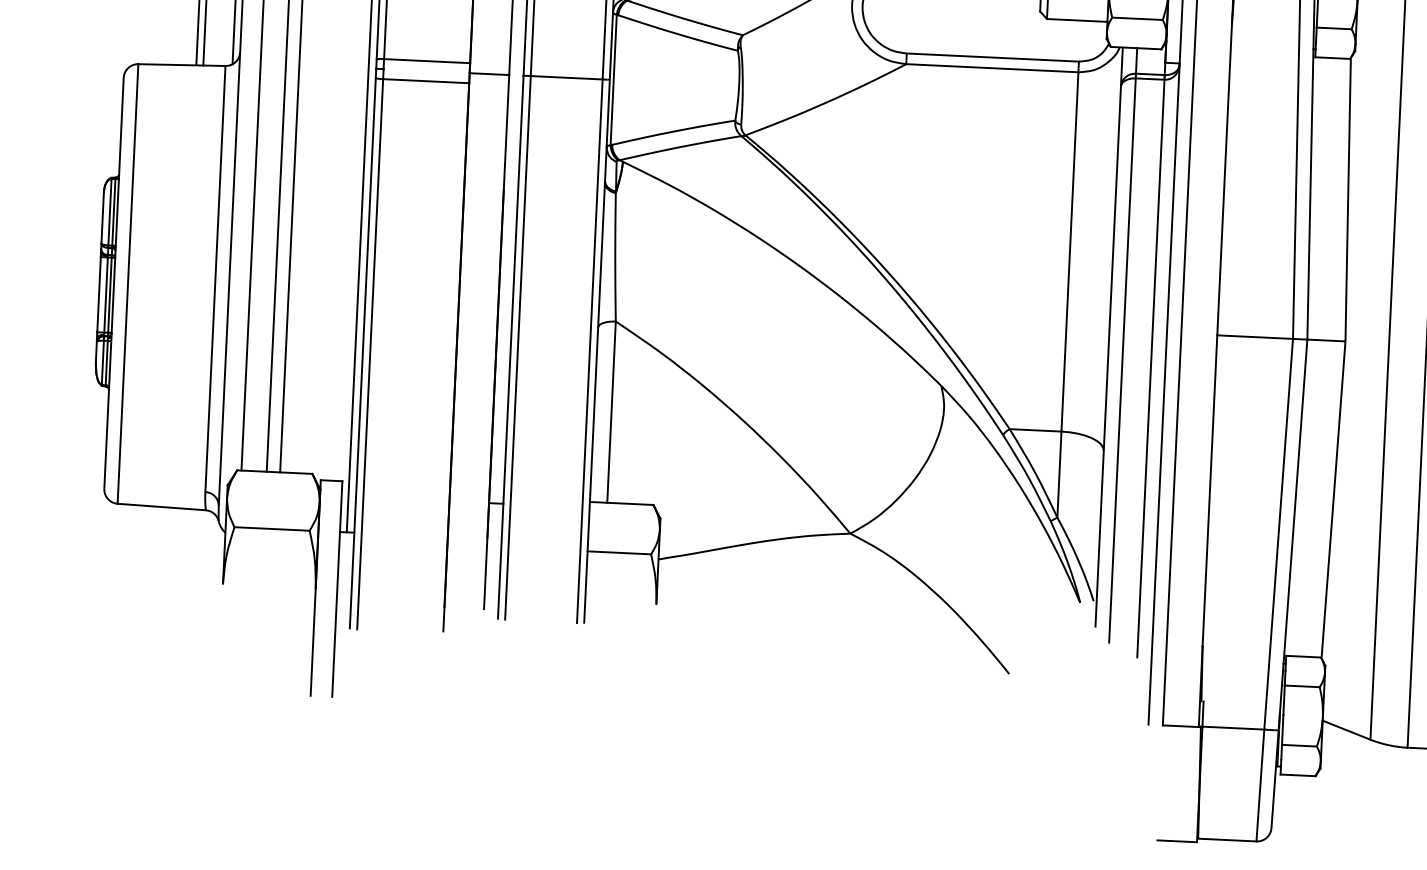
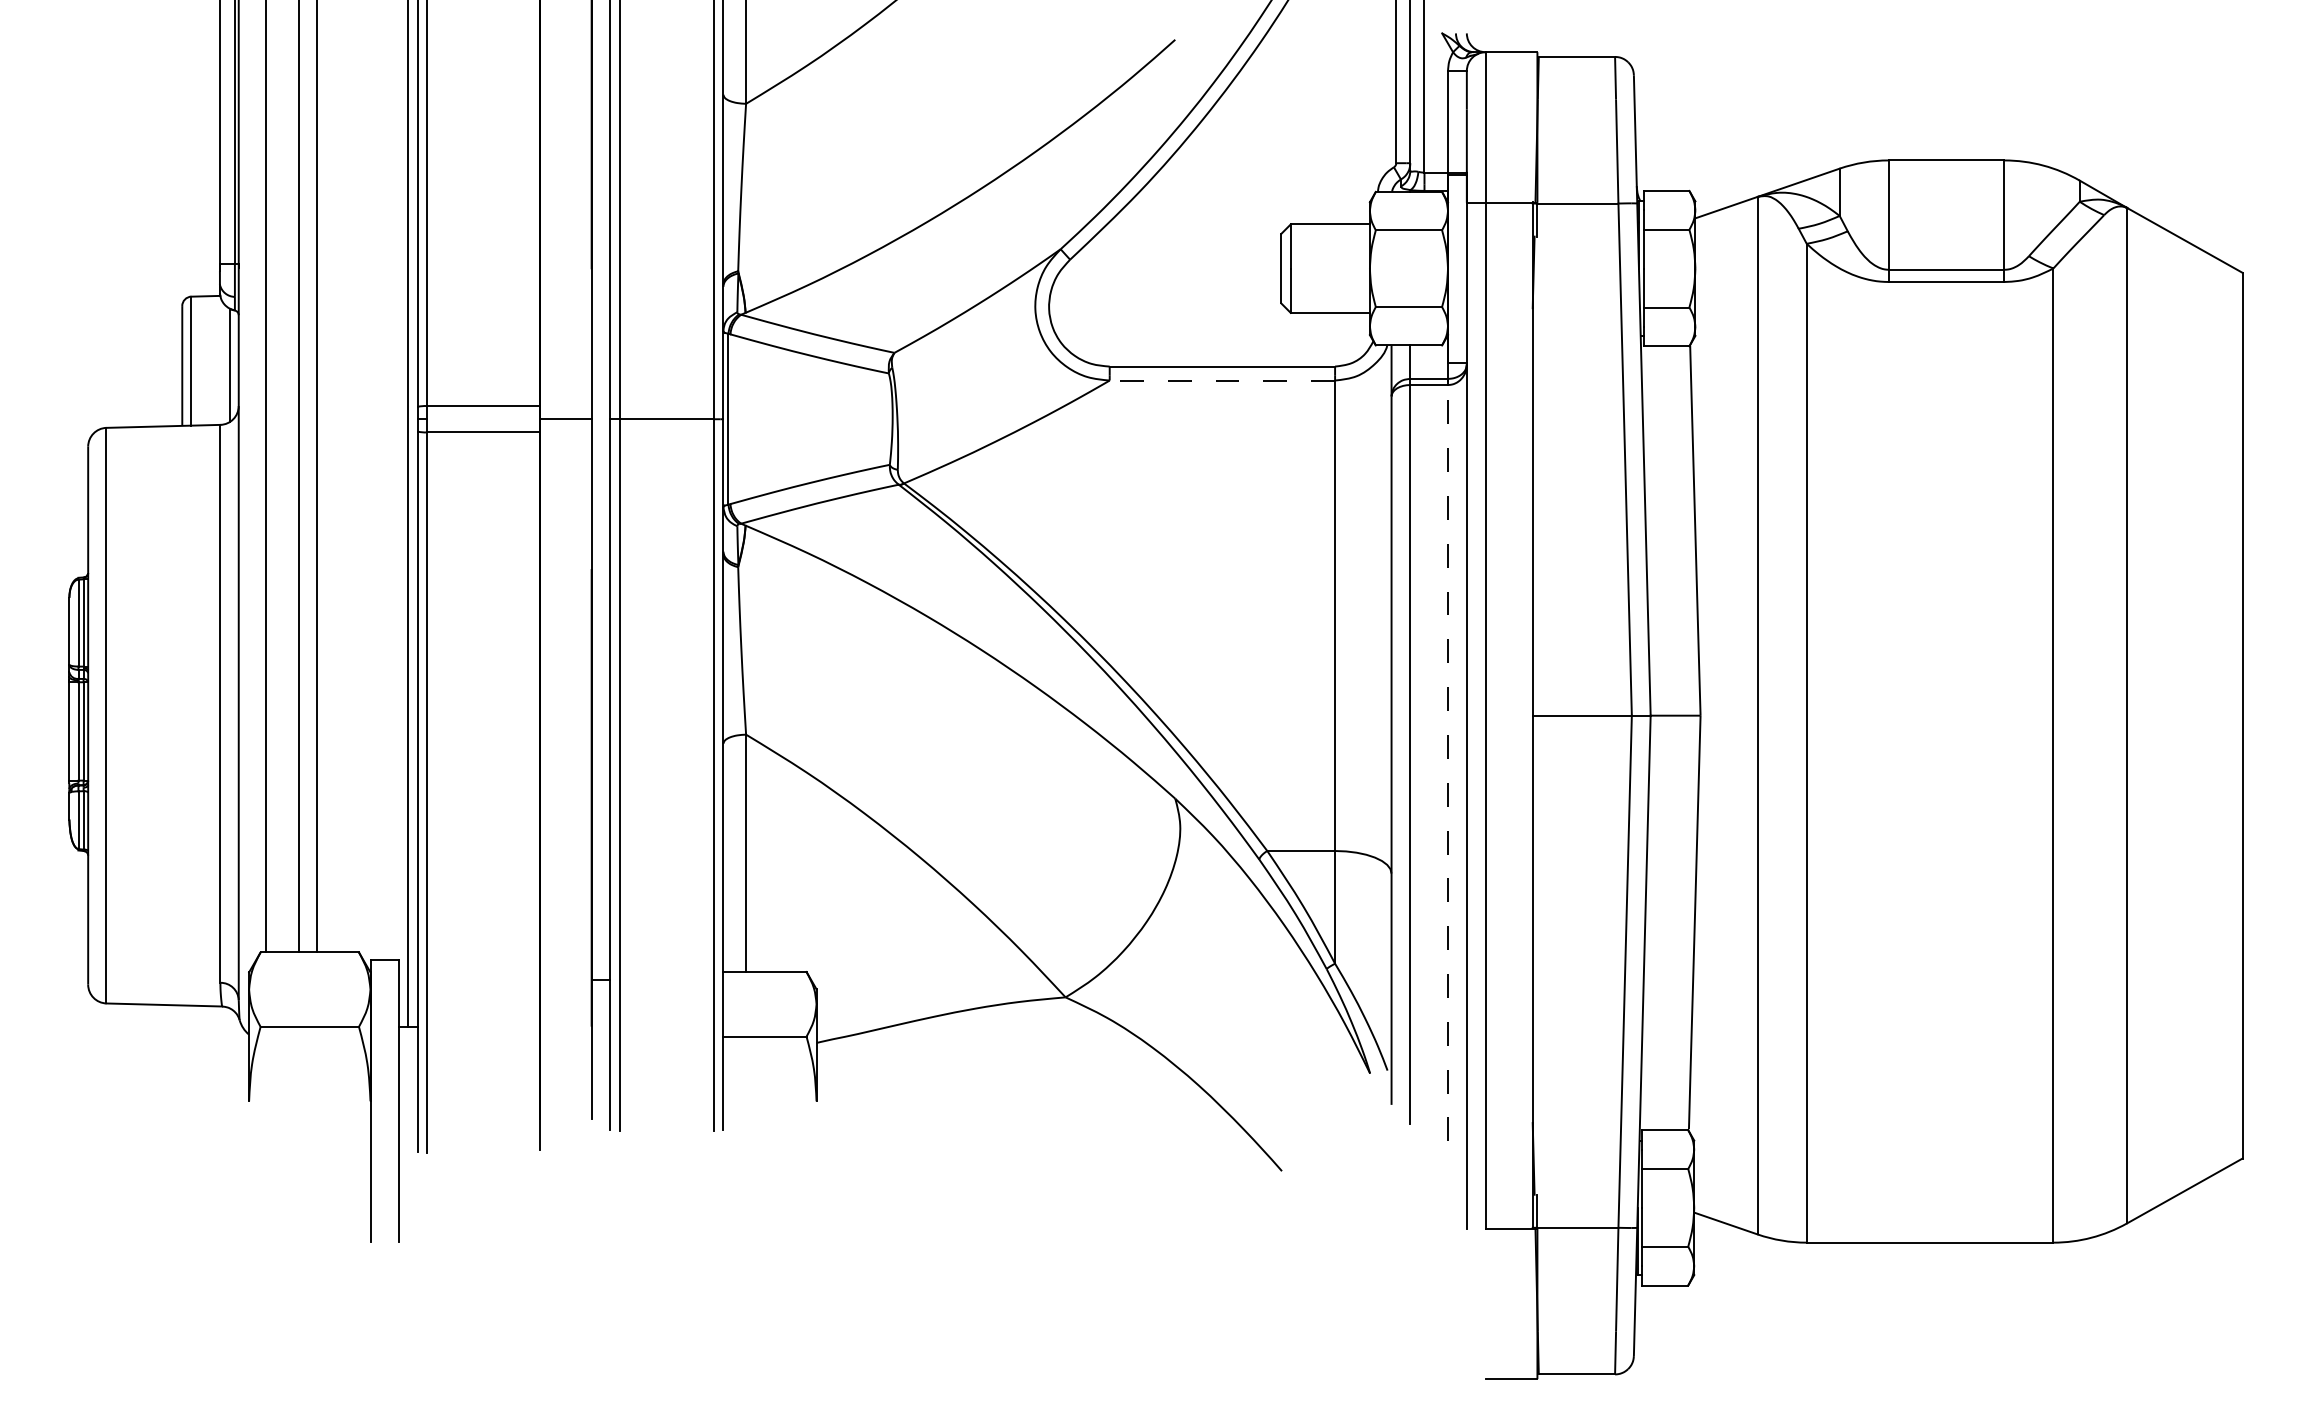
line: (992, 68) -> (1222, 380), solid -> dashed
line: (1151, 368) -> (1448, 762), solid -> dashed

